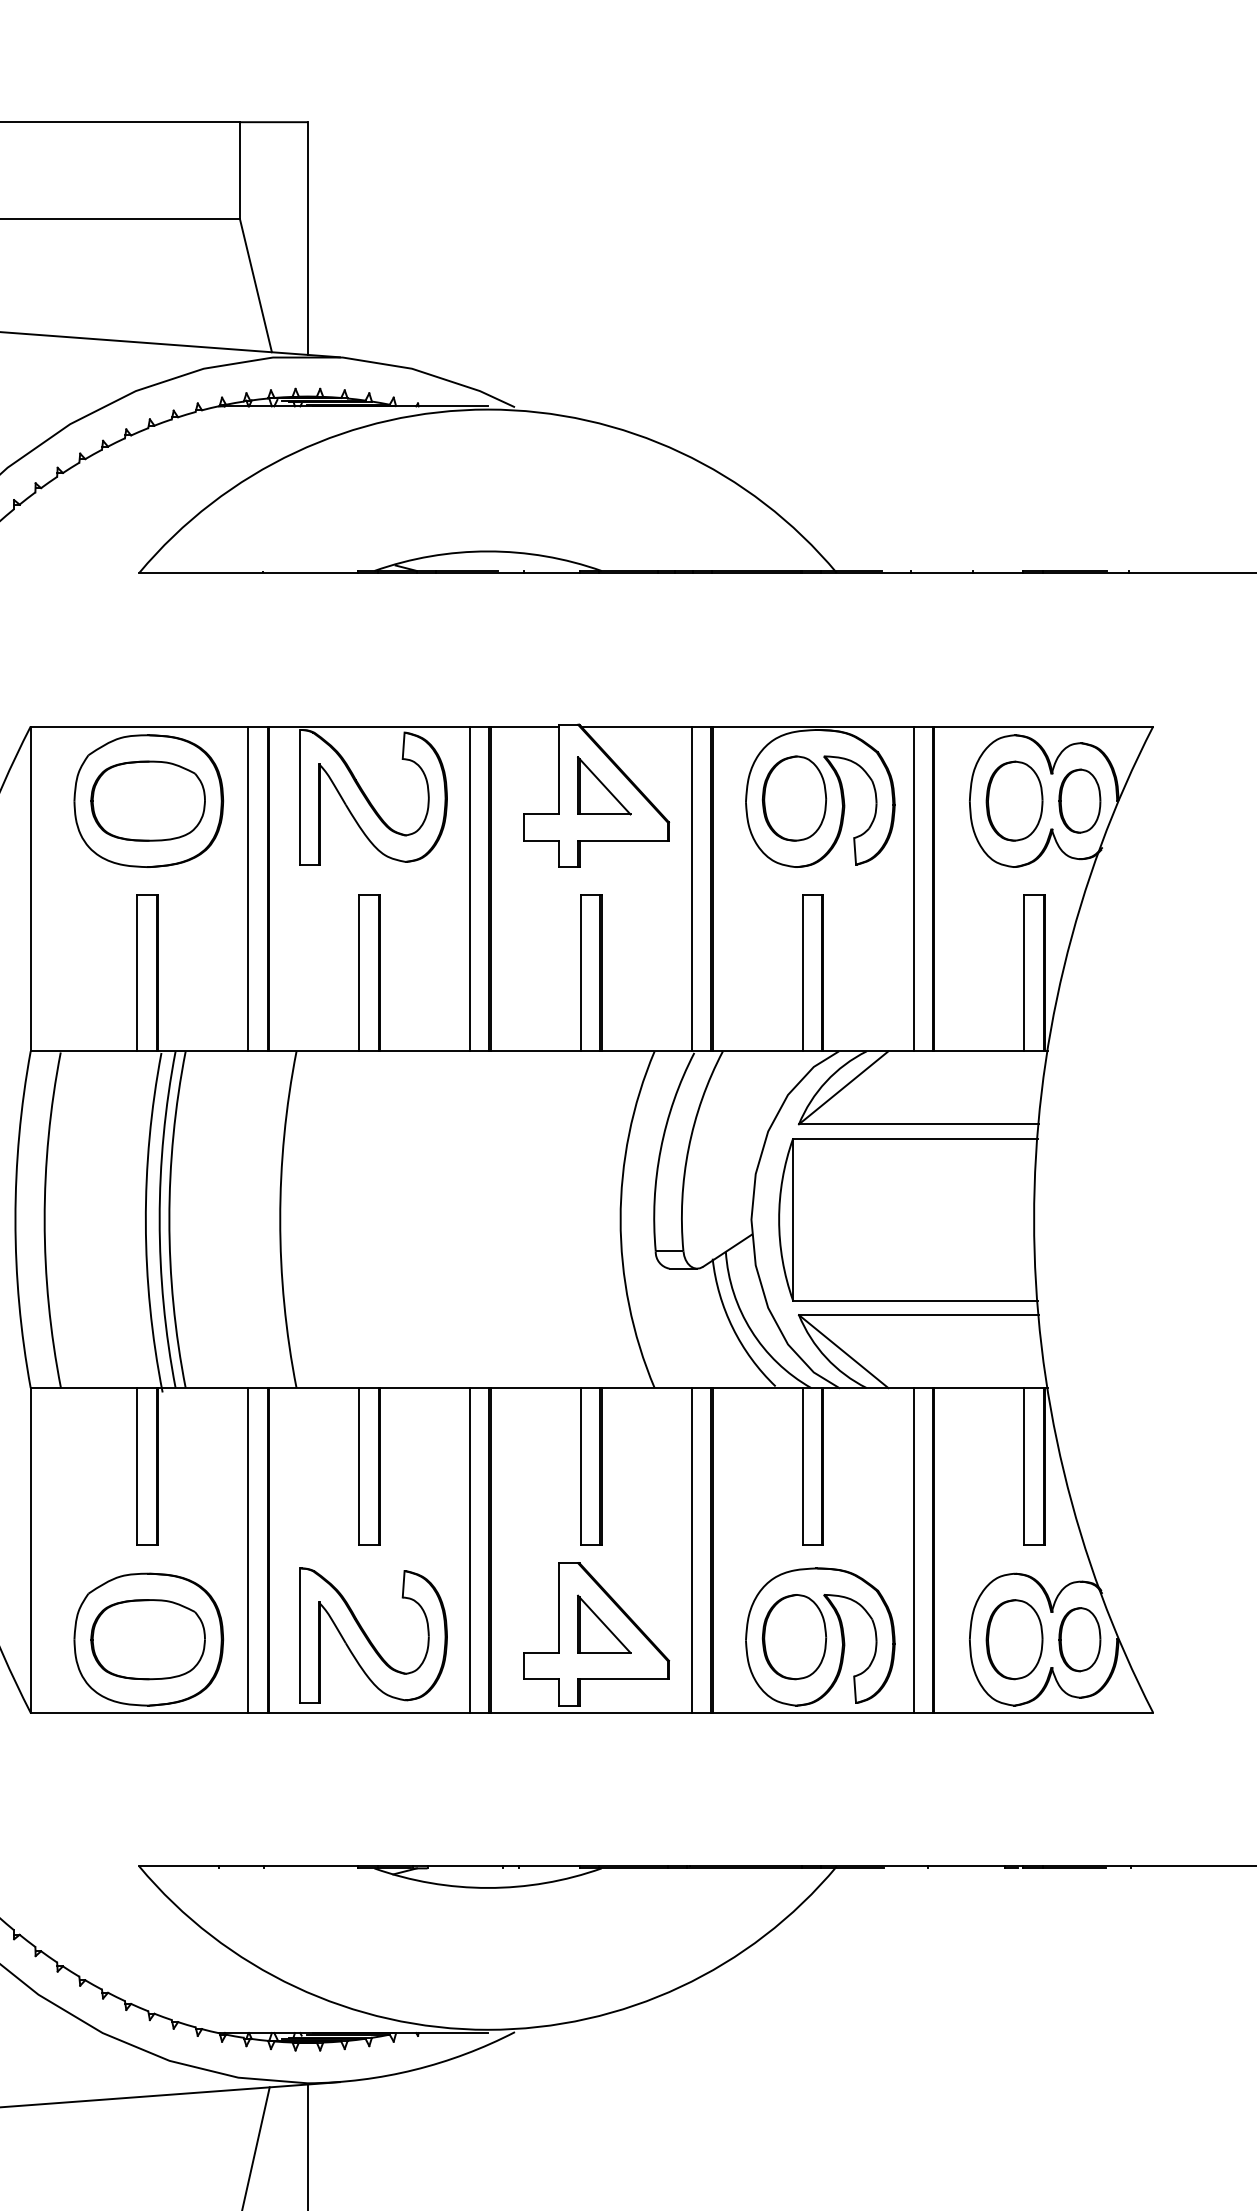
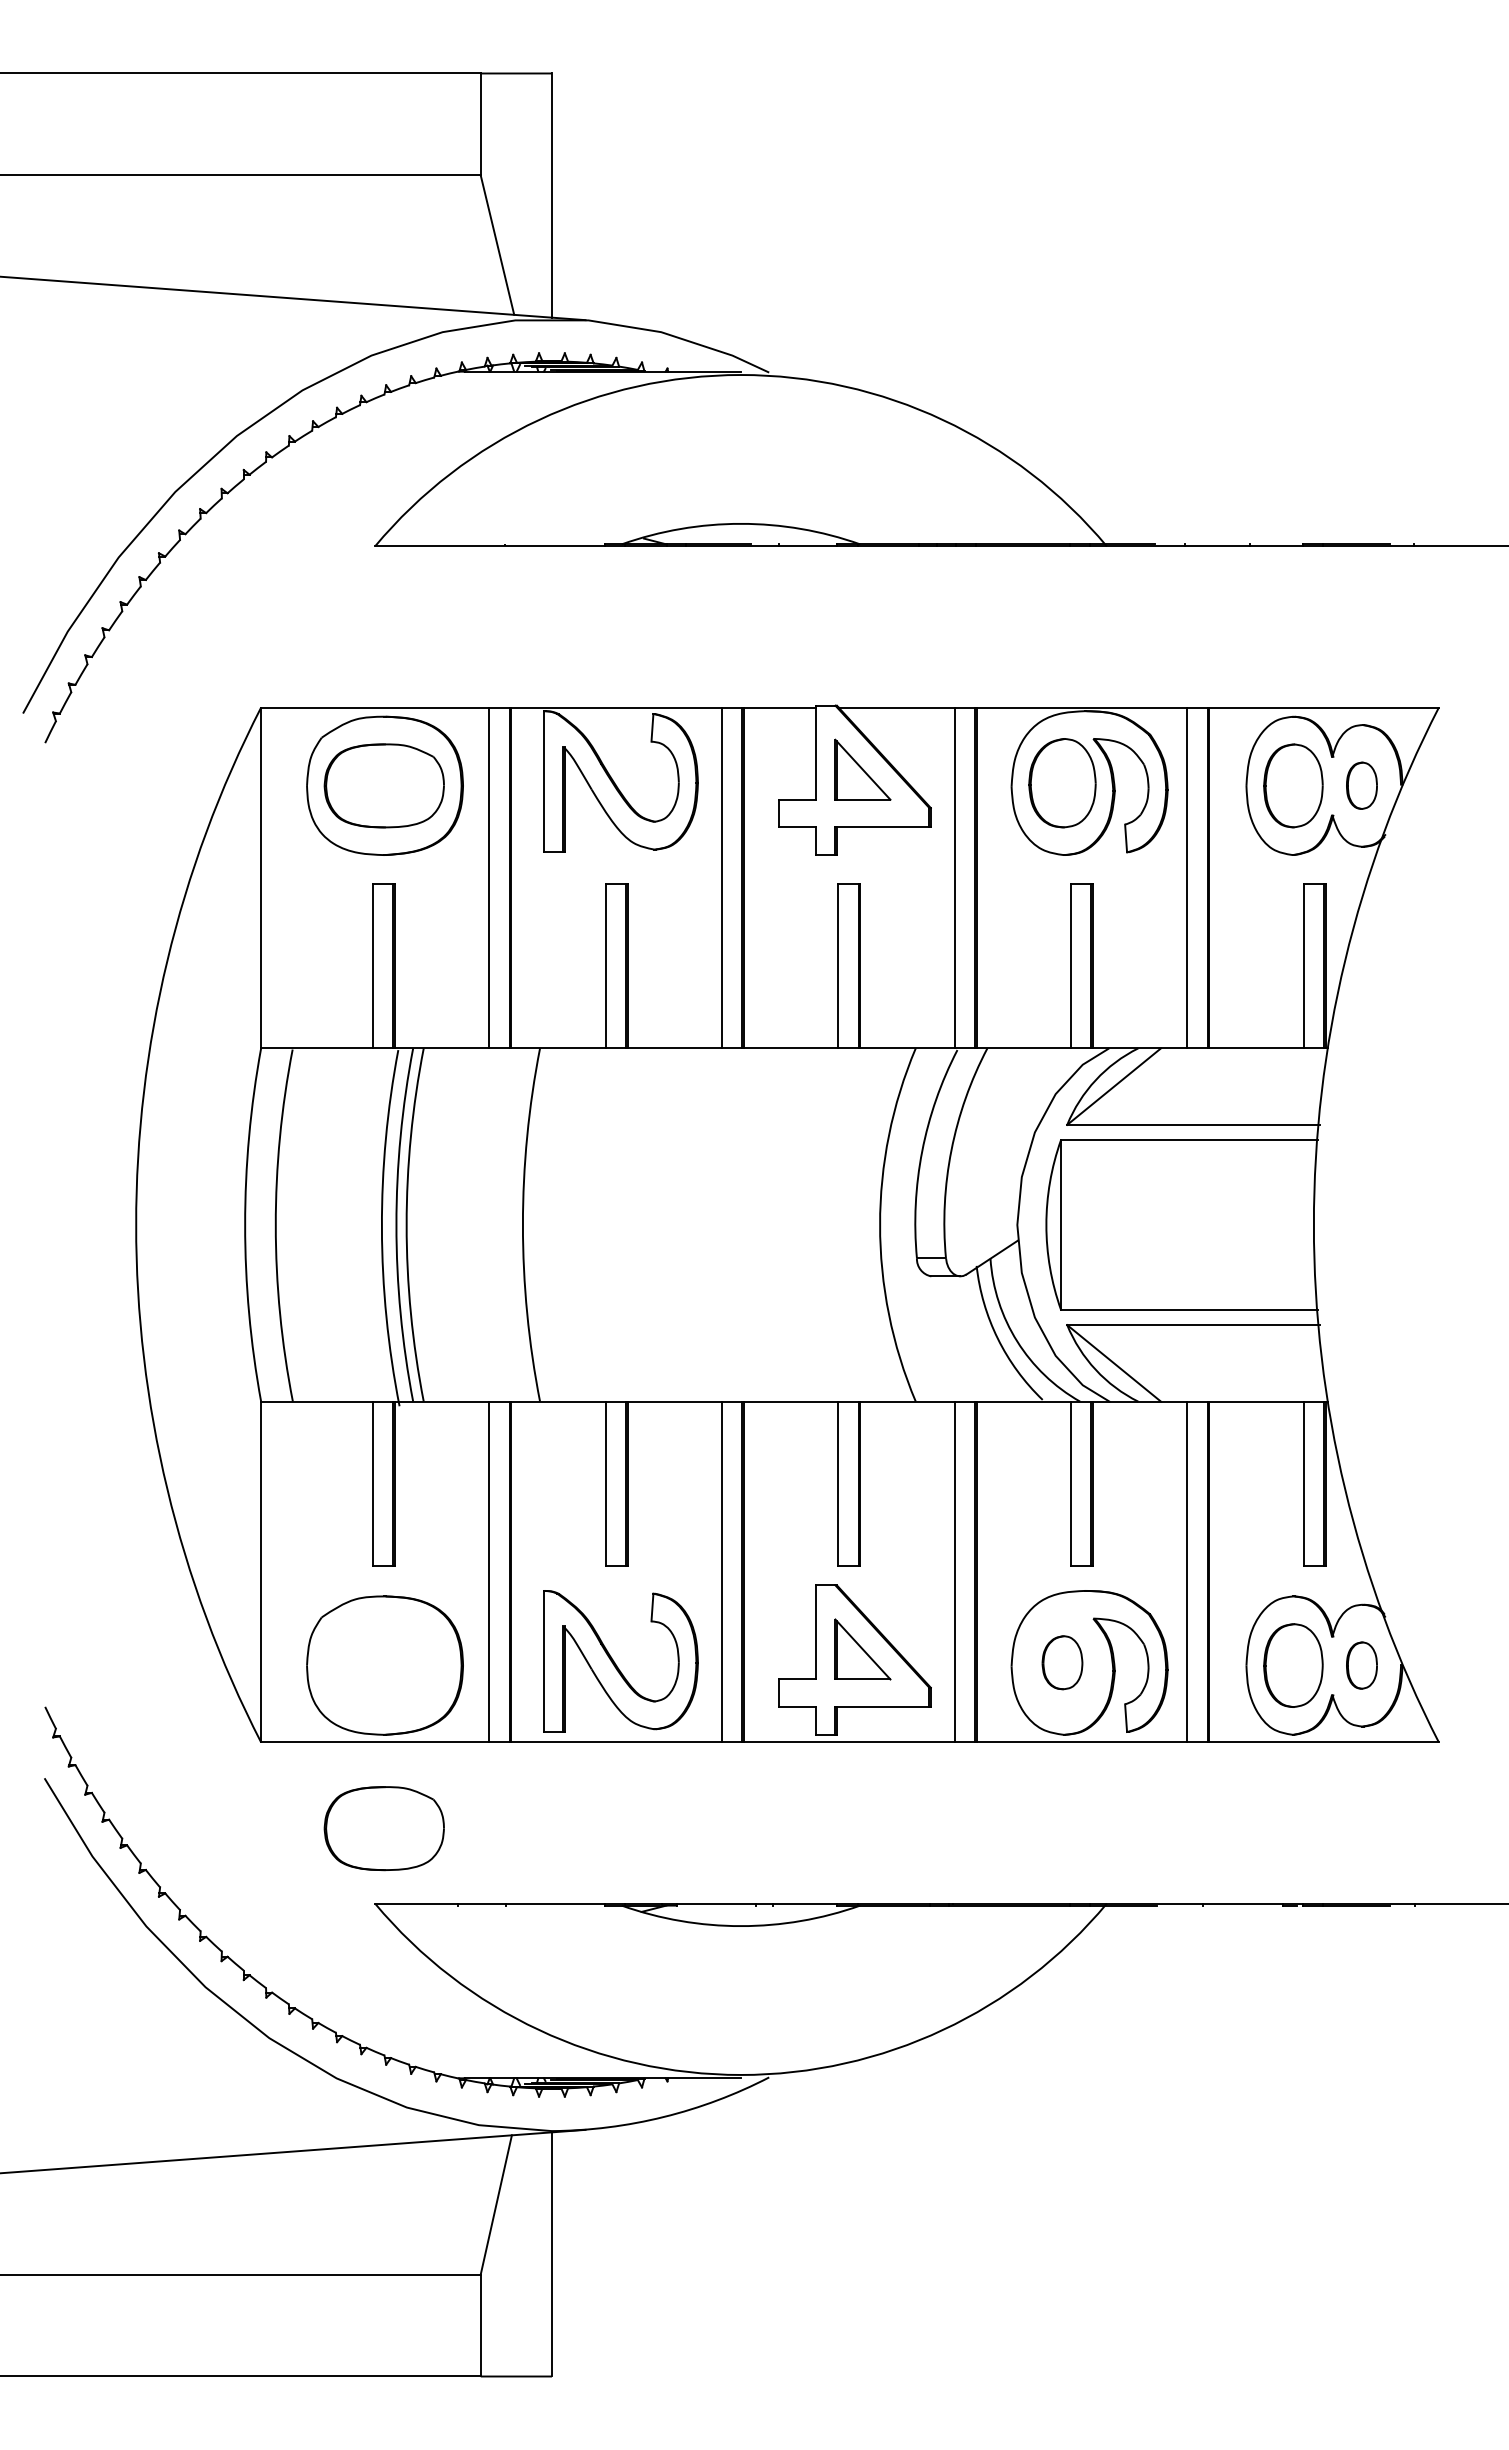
part: (1079, 800) -> (1361, 785), size x0.7
part: (794, 1636) -> (1062, 1662), size x0.6
part: (147, 1639) -> (383, 1828), moved
part: (1079, 1639) -> (1361, 1665), size x0.7

